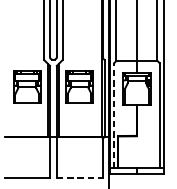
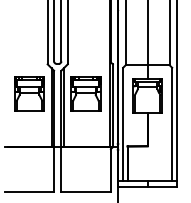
line: (114, 115) -> (123, 124), dashed -> solid
line: (80, 178) -> (86, 191), dashed -> solid

